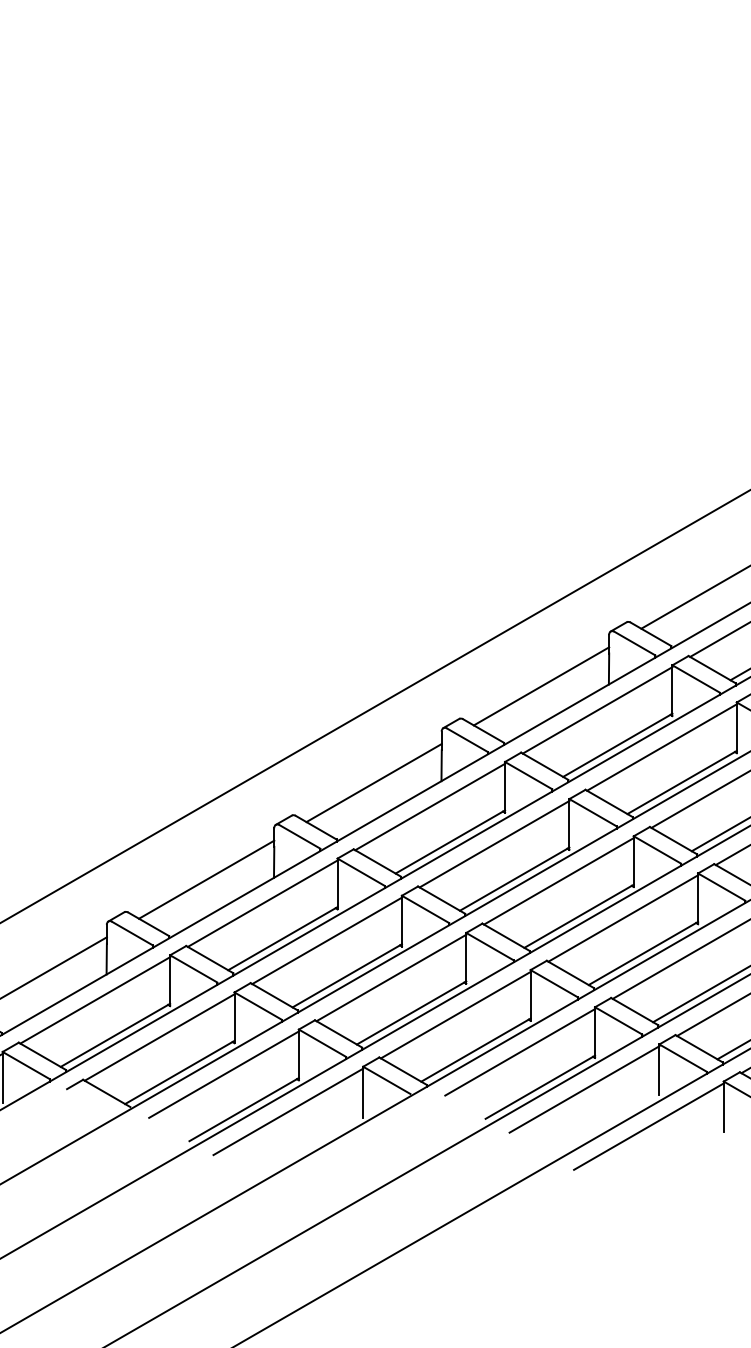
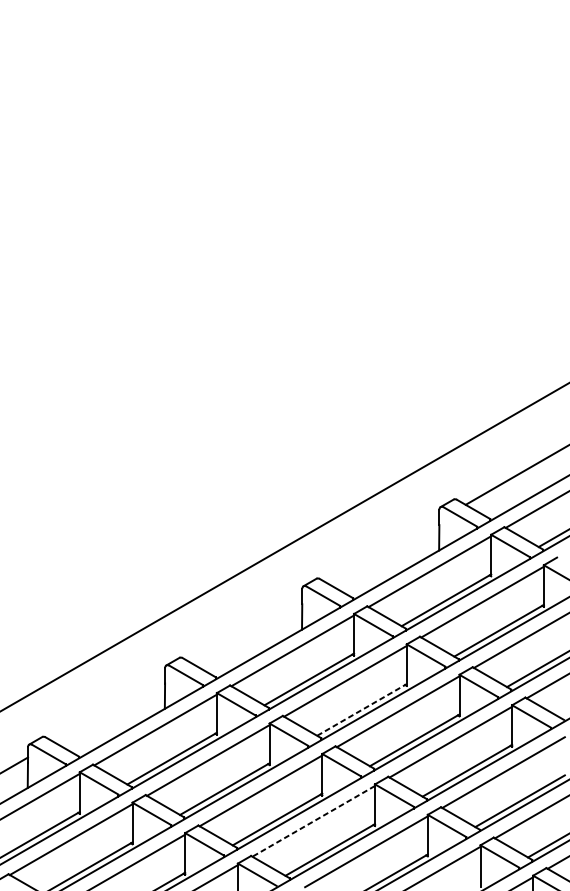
line: (541, 686) -> (383, 552), removed
line: (373, 783) -> (246, 631), removed
line: (515, 878) -> (362, 709), solid -> dashed
line: (206, 879) -> (109, 710), removed
line: (455, 1015) -> (313, 821), solid -> dashed

